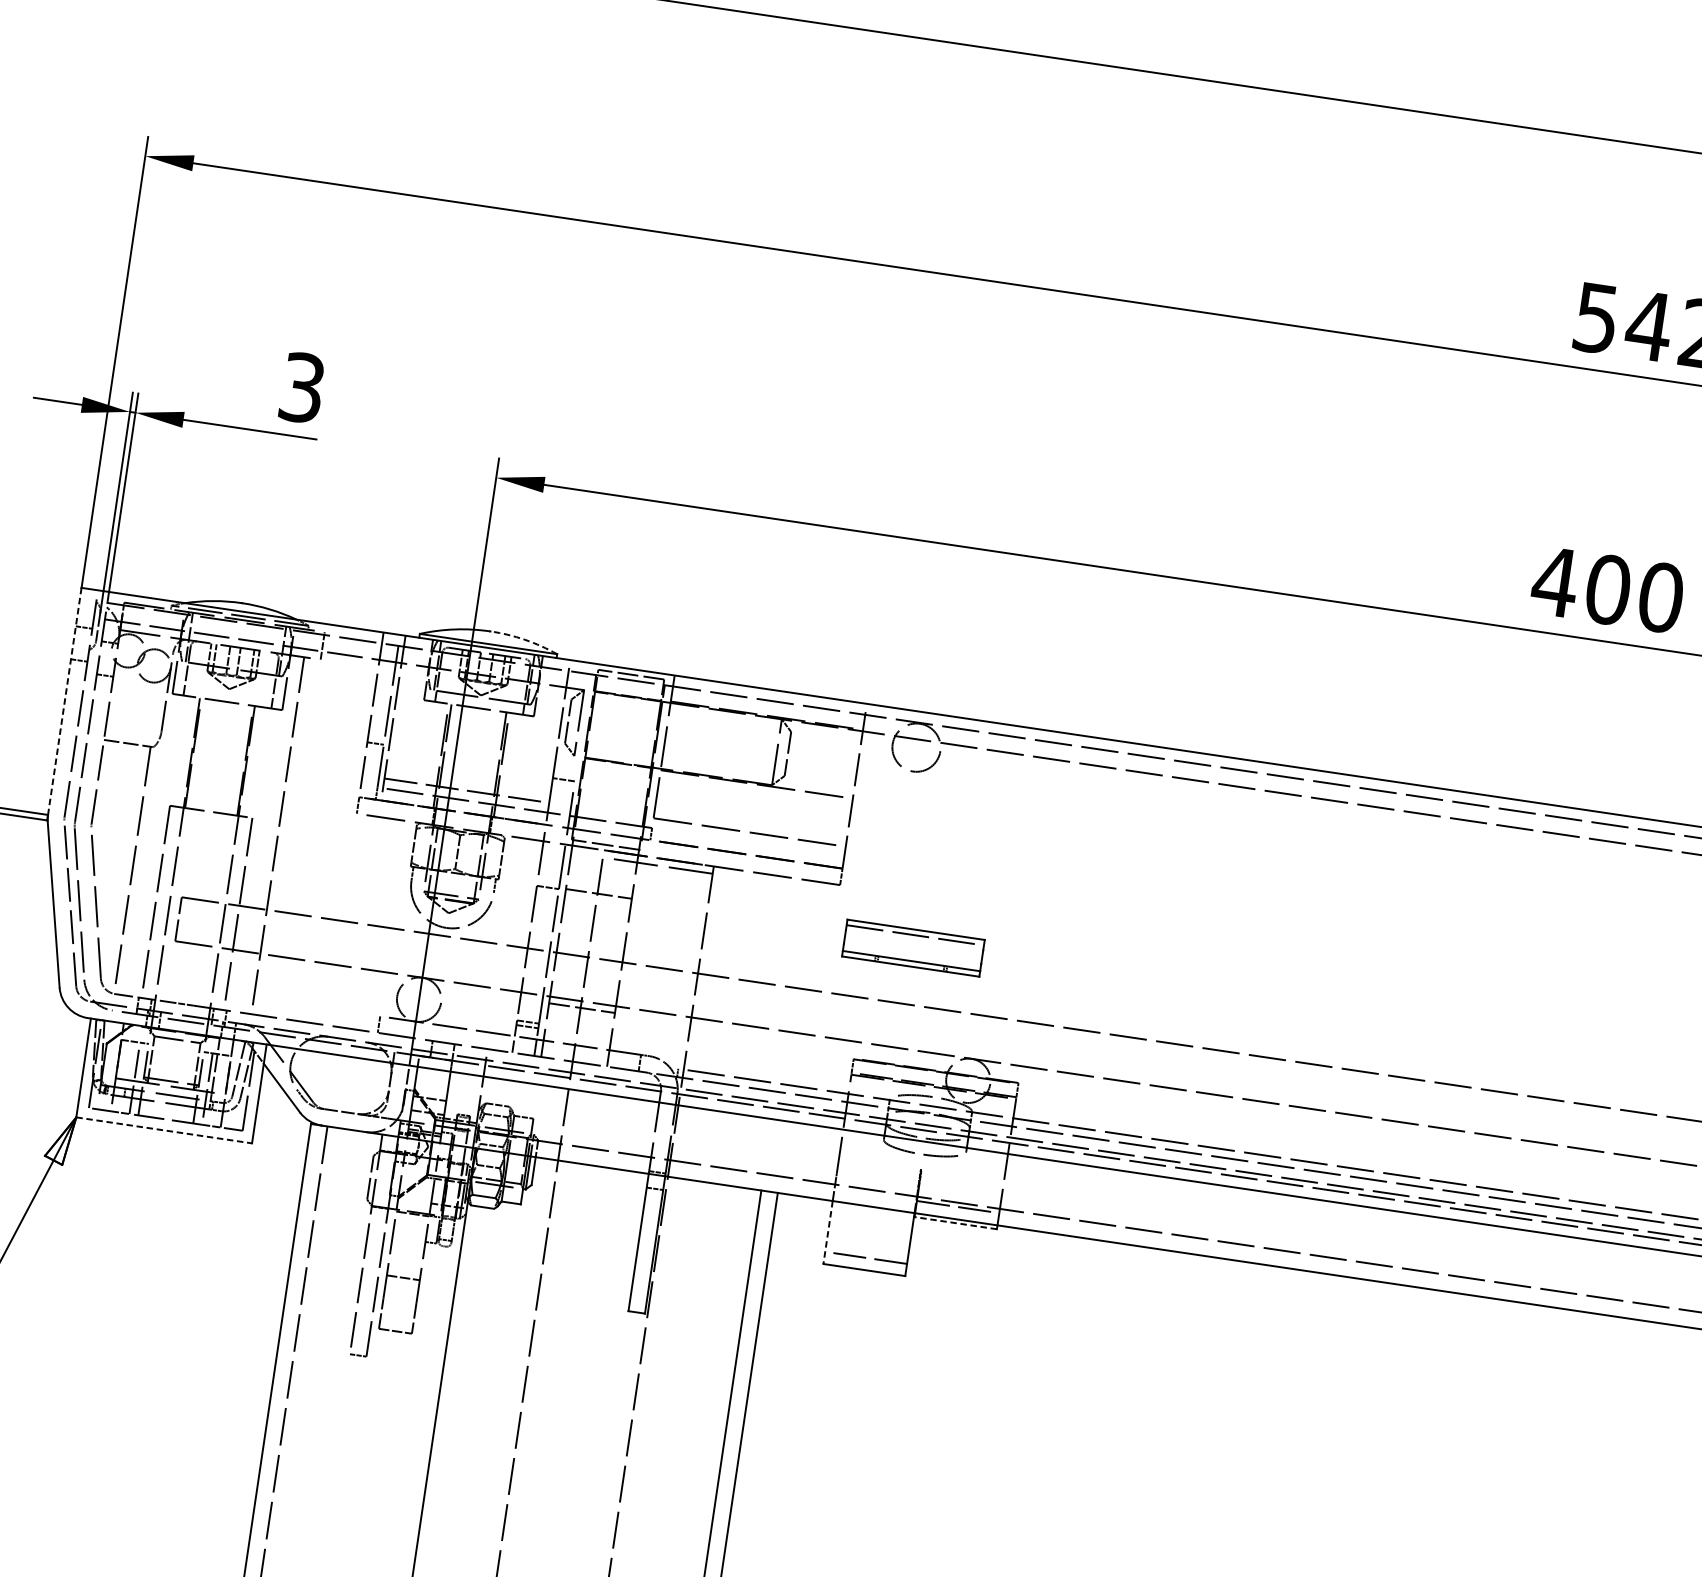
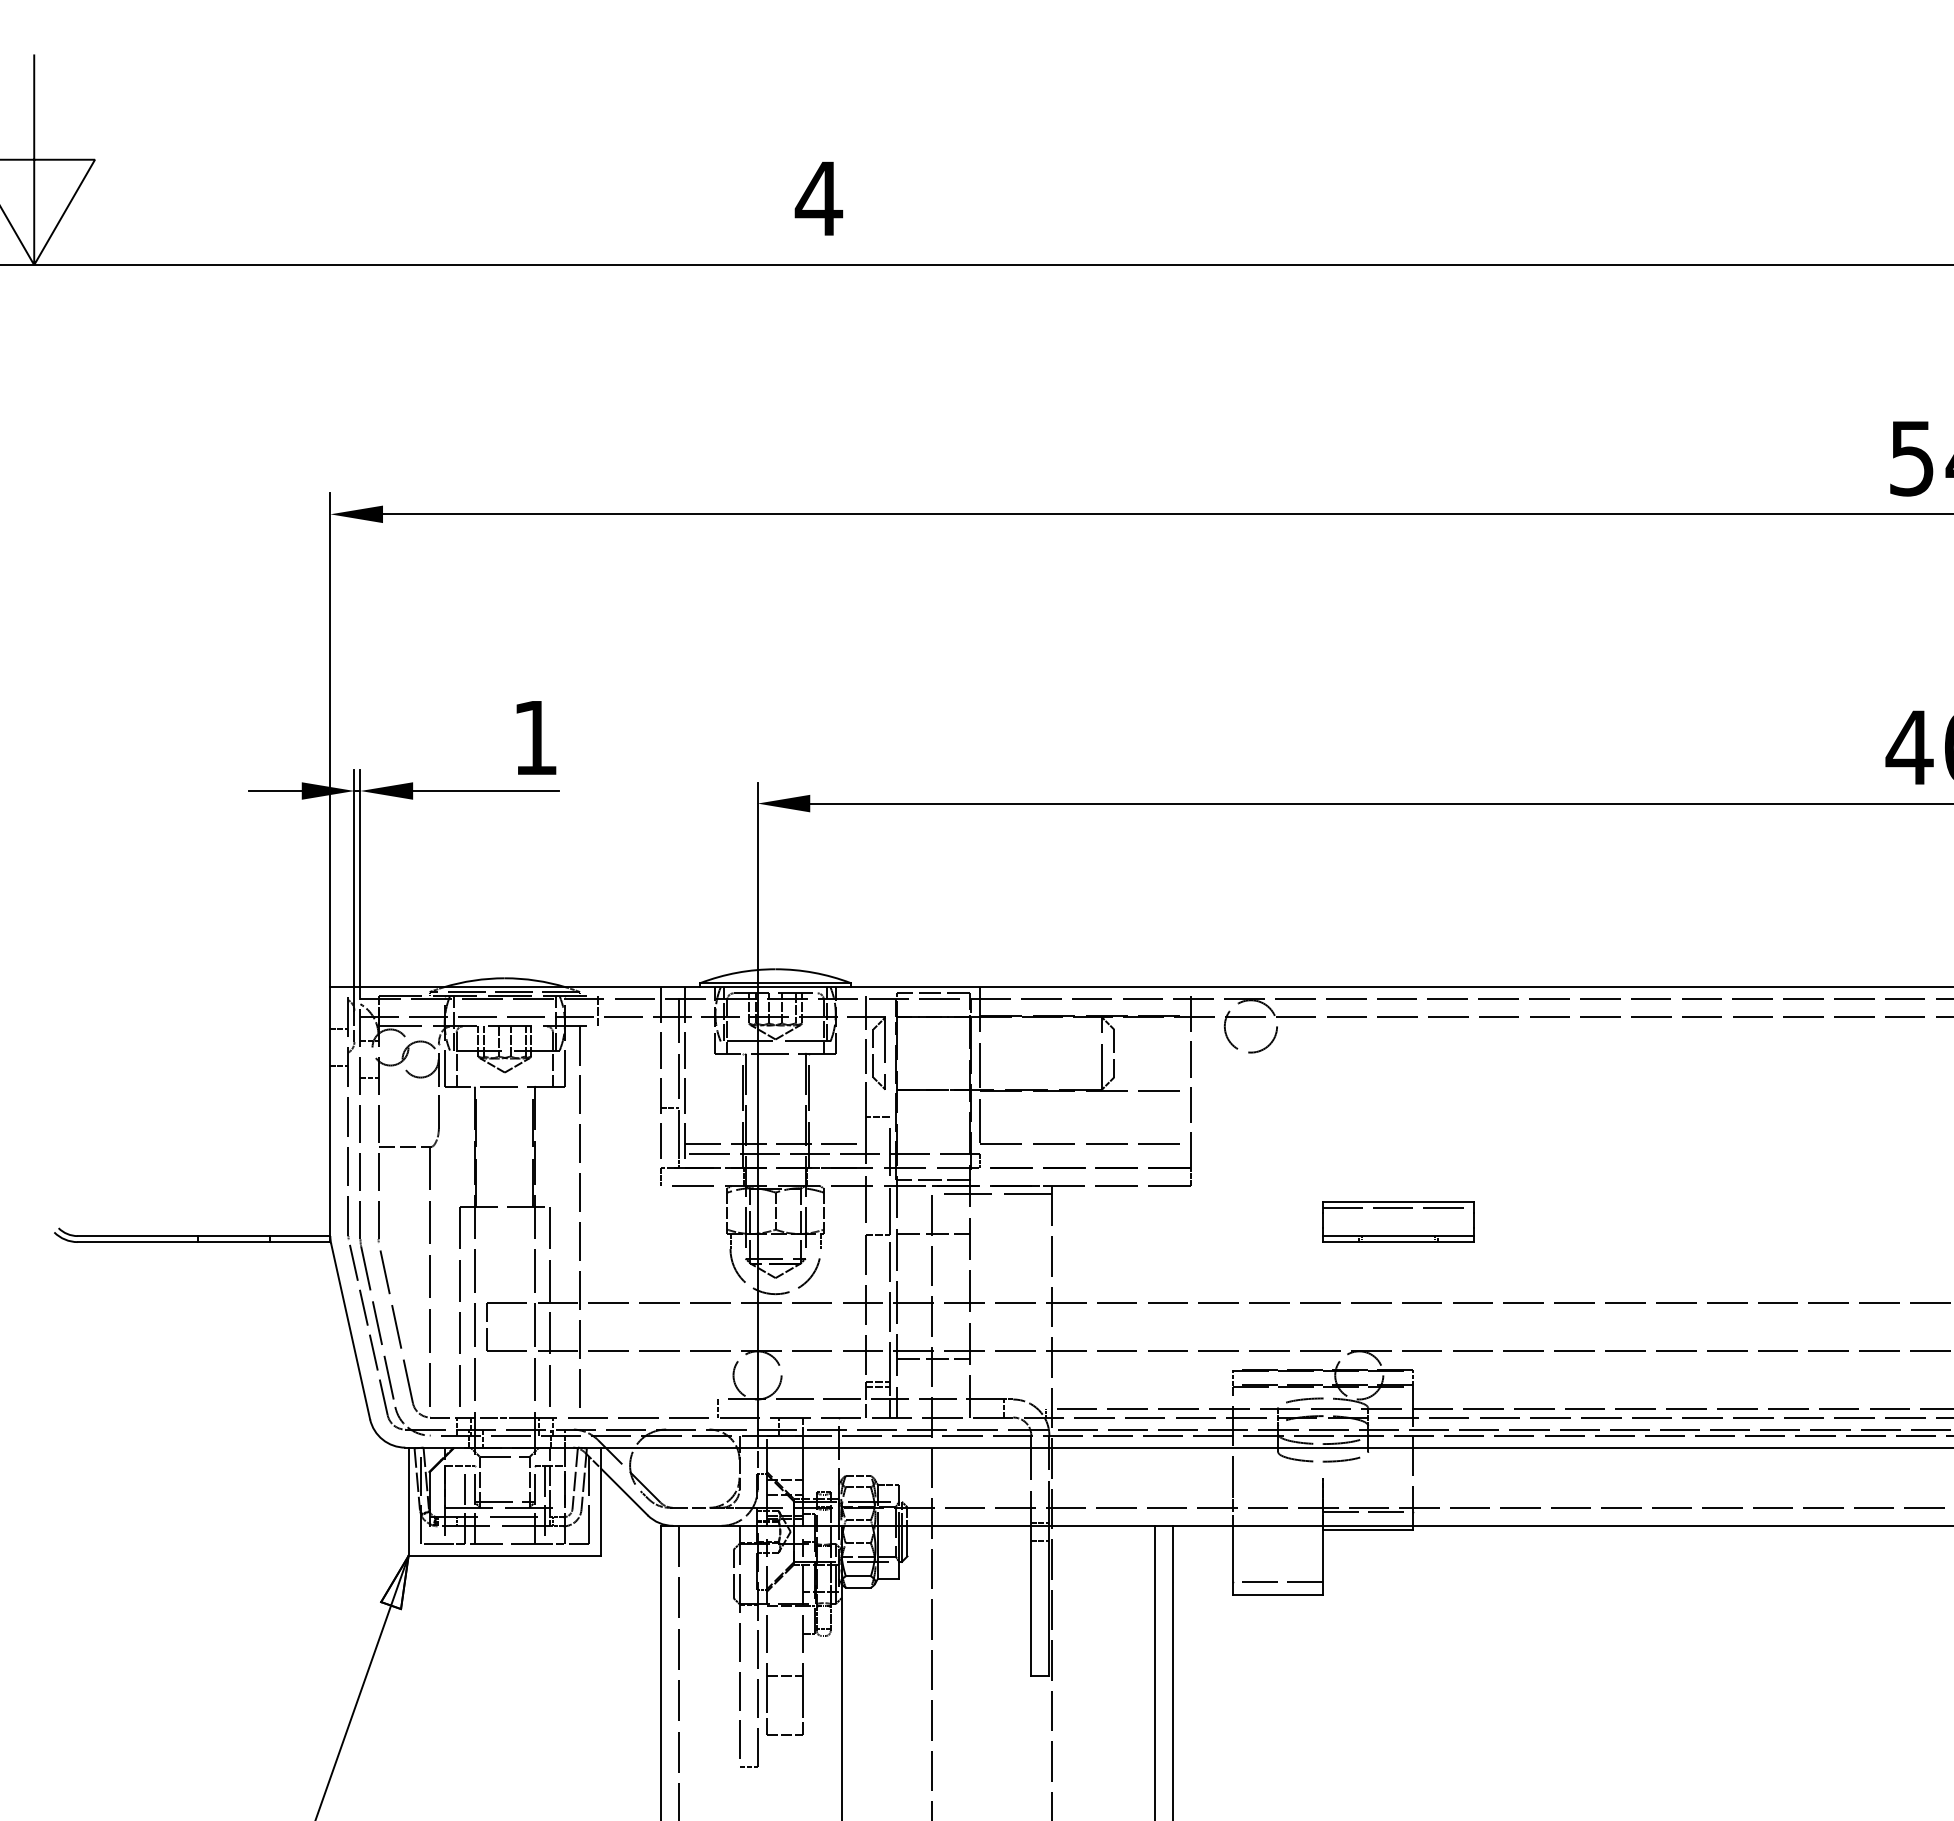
text: (302, 387) -> (535, 737), 3 -> 1
arc: (524, 639) -> (813, 972), dashed -> solid
line: (64, 702) -> (330, 1112), dashed -> solid
part: (913, 947) -> (1398, 1221), moved
line: (164, 1130) -> (505, 1555), dashed -> solid
line: (954, 1223) -> (1367, 1530), dashed -> solid
line: (827, 1232) -> (1232, 1560), dashed -> solid

